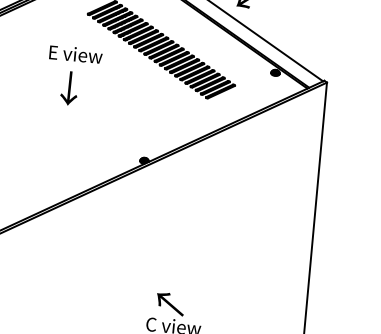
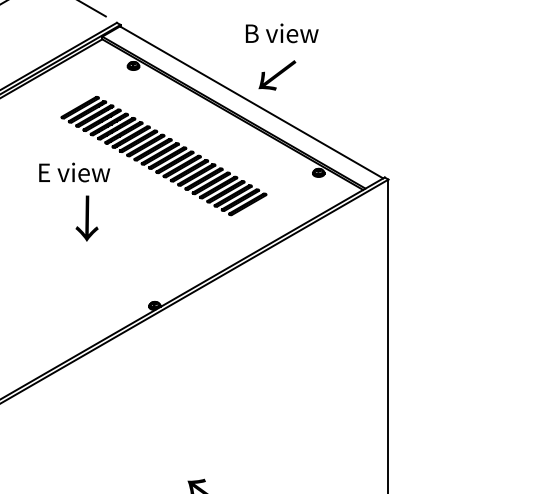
text: (75, 54) -> (74, 172), moved
text: (69, 88) -> (86, 218), moved

